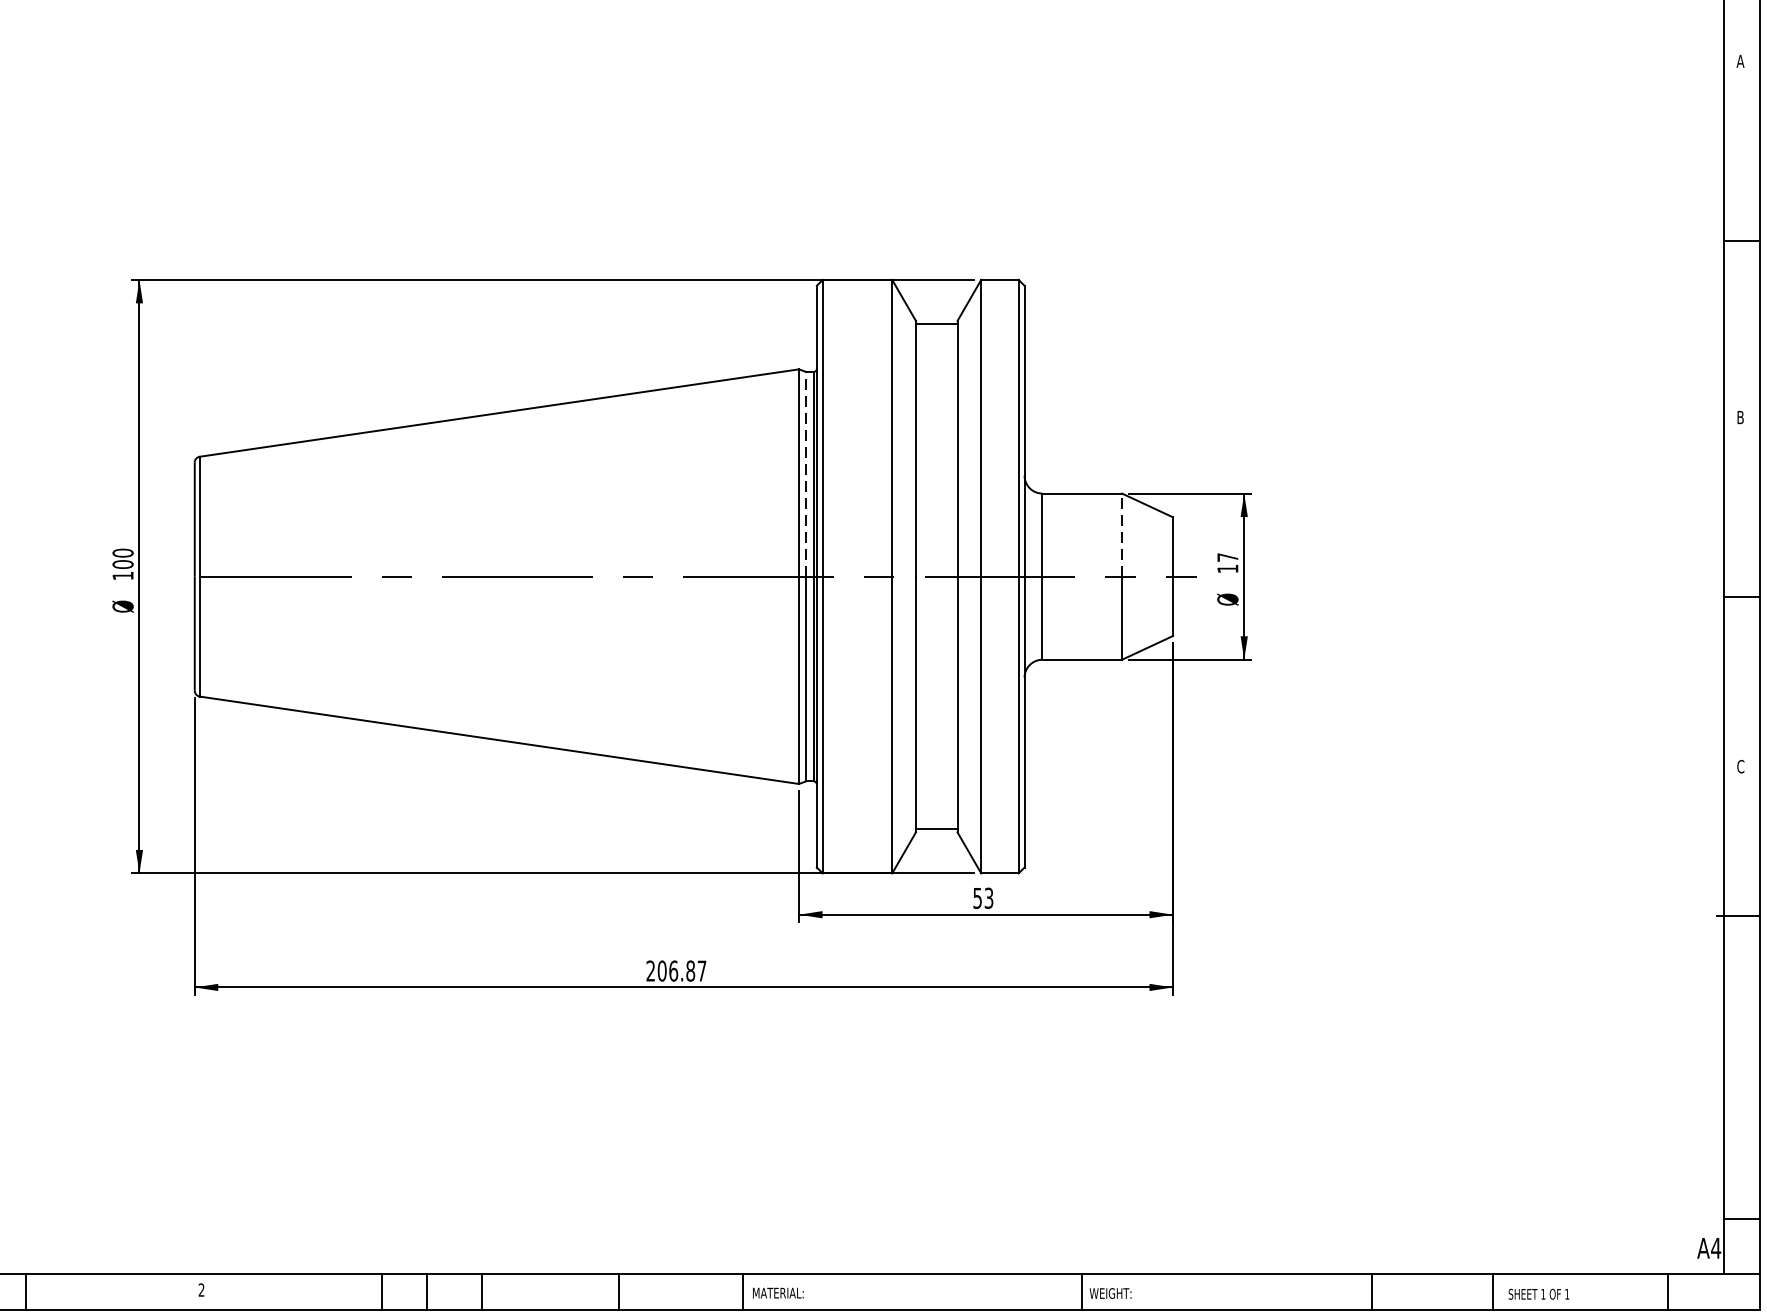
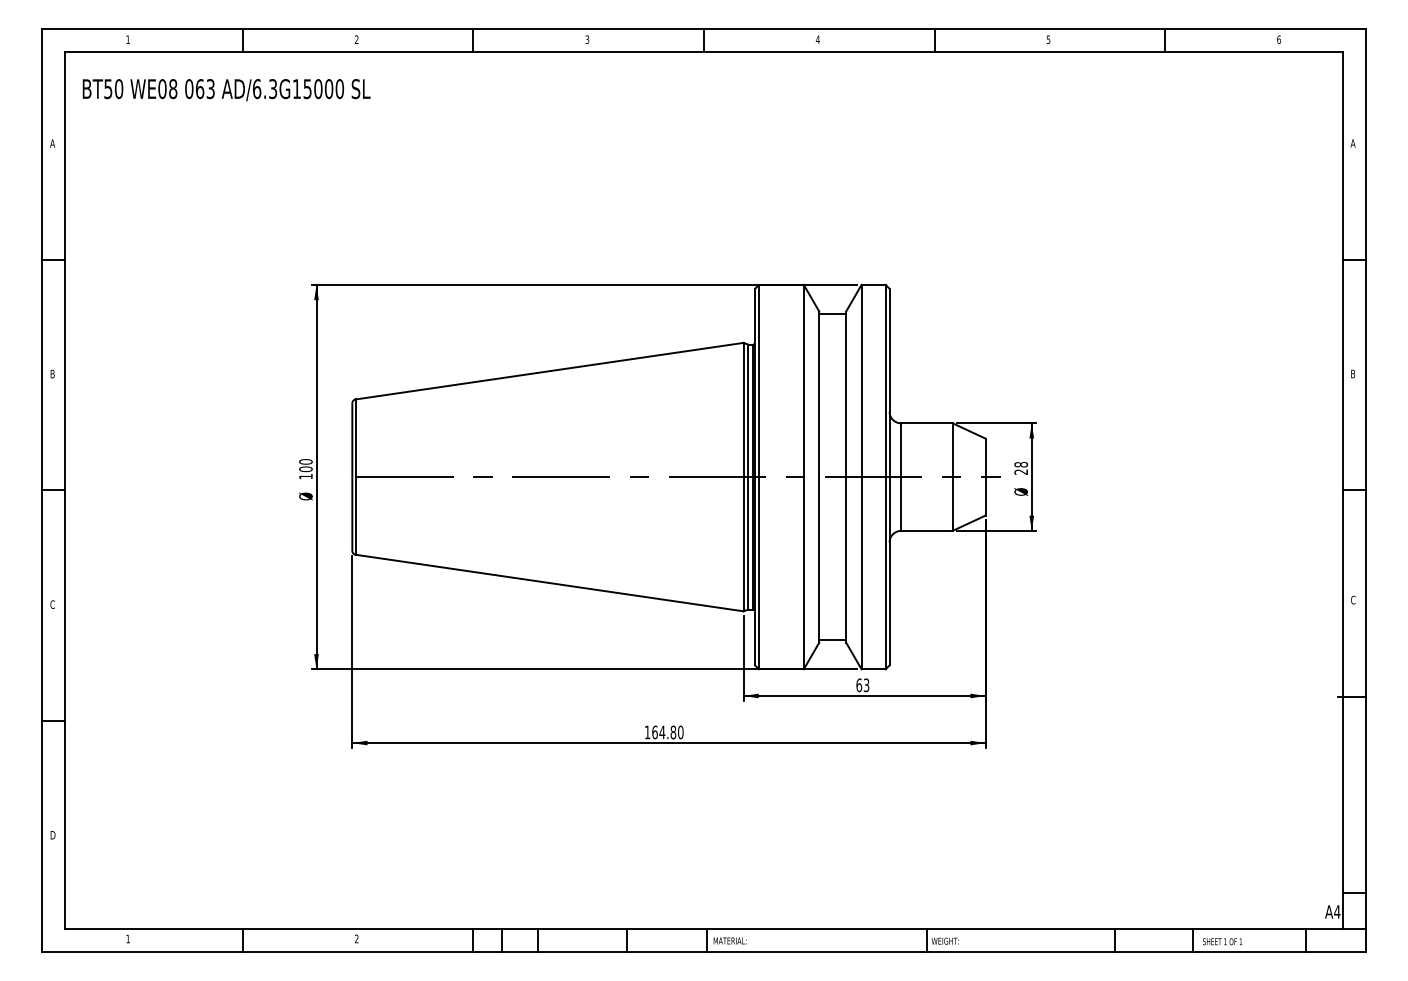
line: (806, 473) -> (748, 410), dashed -> solid
line: (1121, 535) -> (952, 450), dashed -> solid
text: (1228, 561) -> (1021, 467), 17 -> 28
text: (978, 898) -> (859, 685), 53 -> 63
text: (675, 971) -> (663, 732), 206.87 -> 164.80

